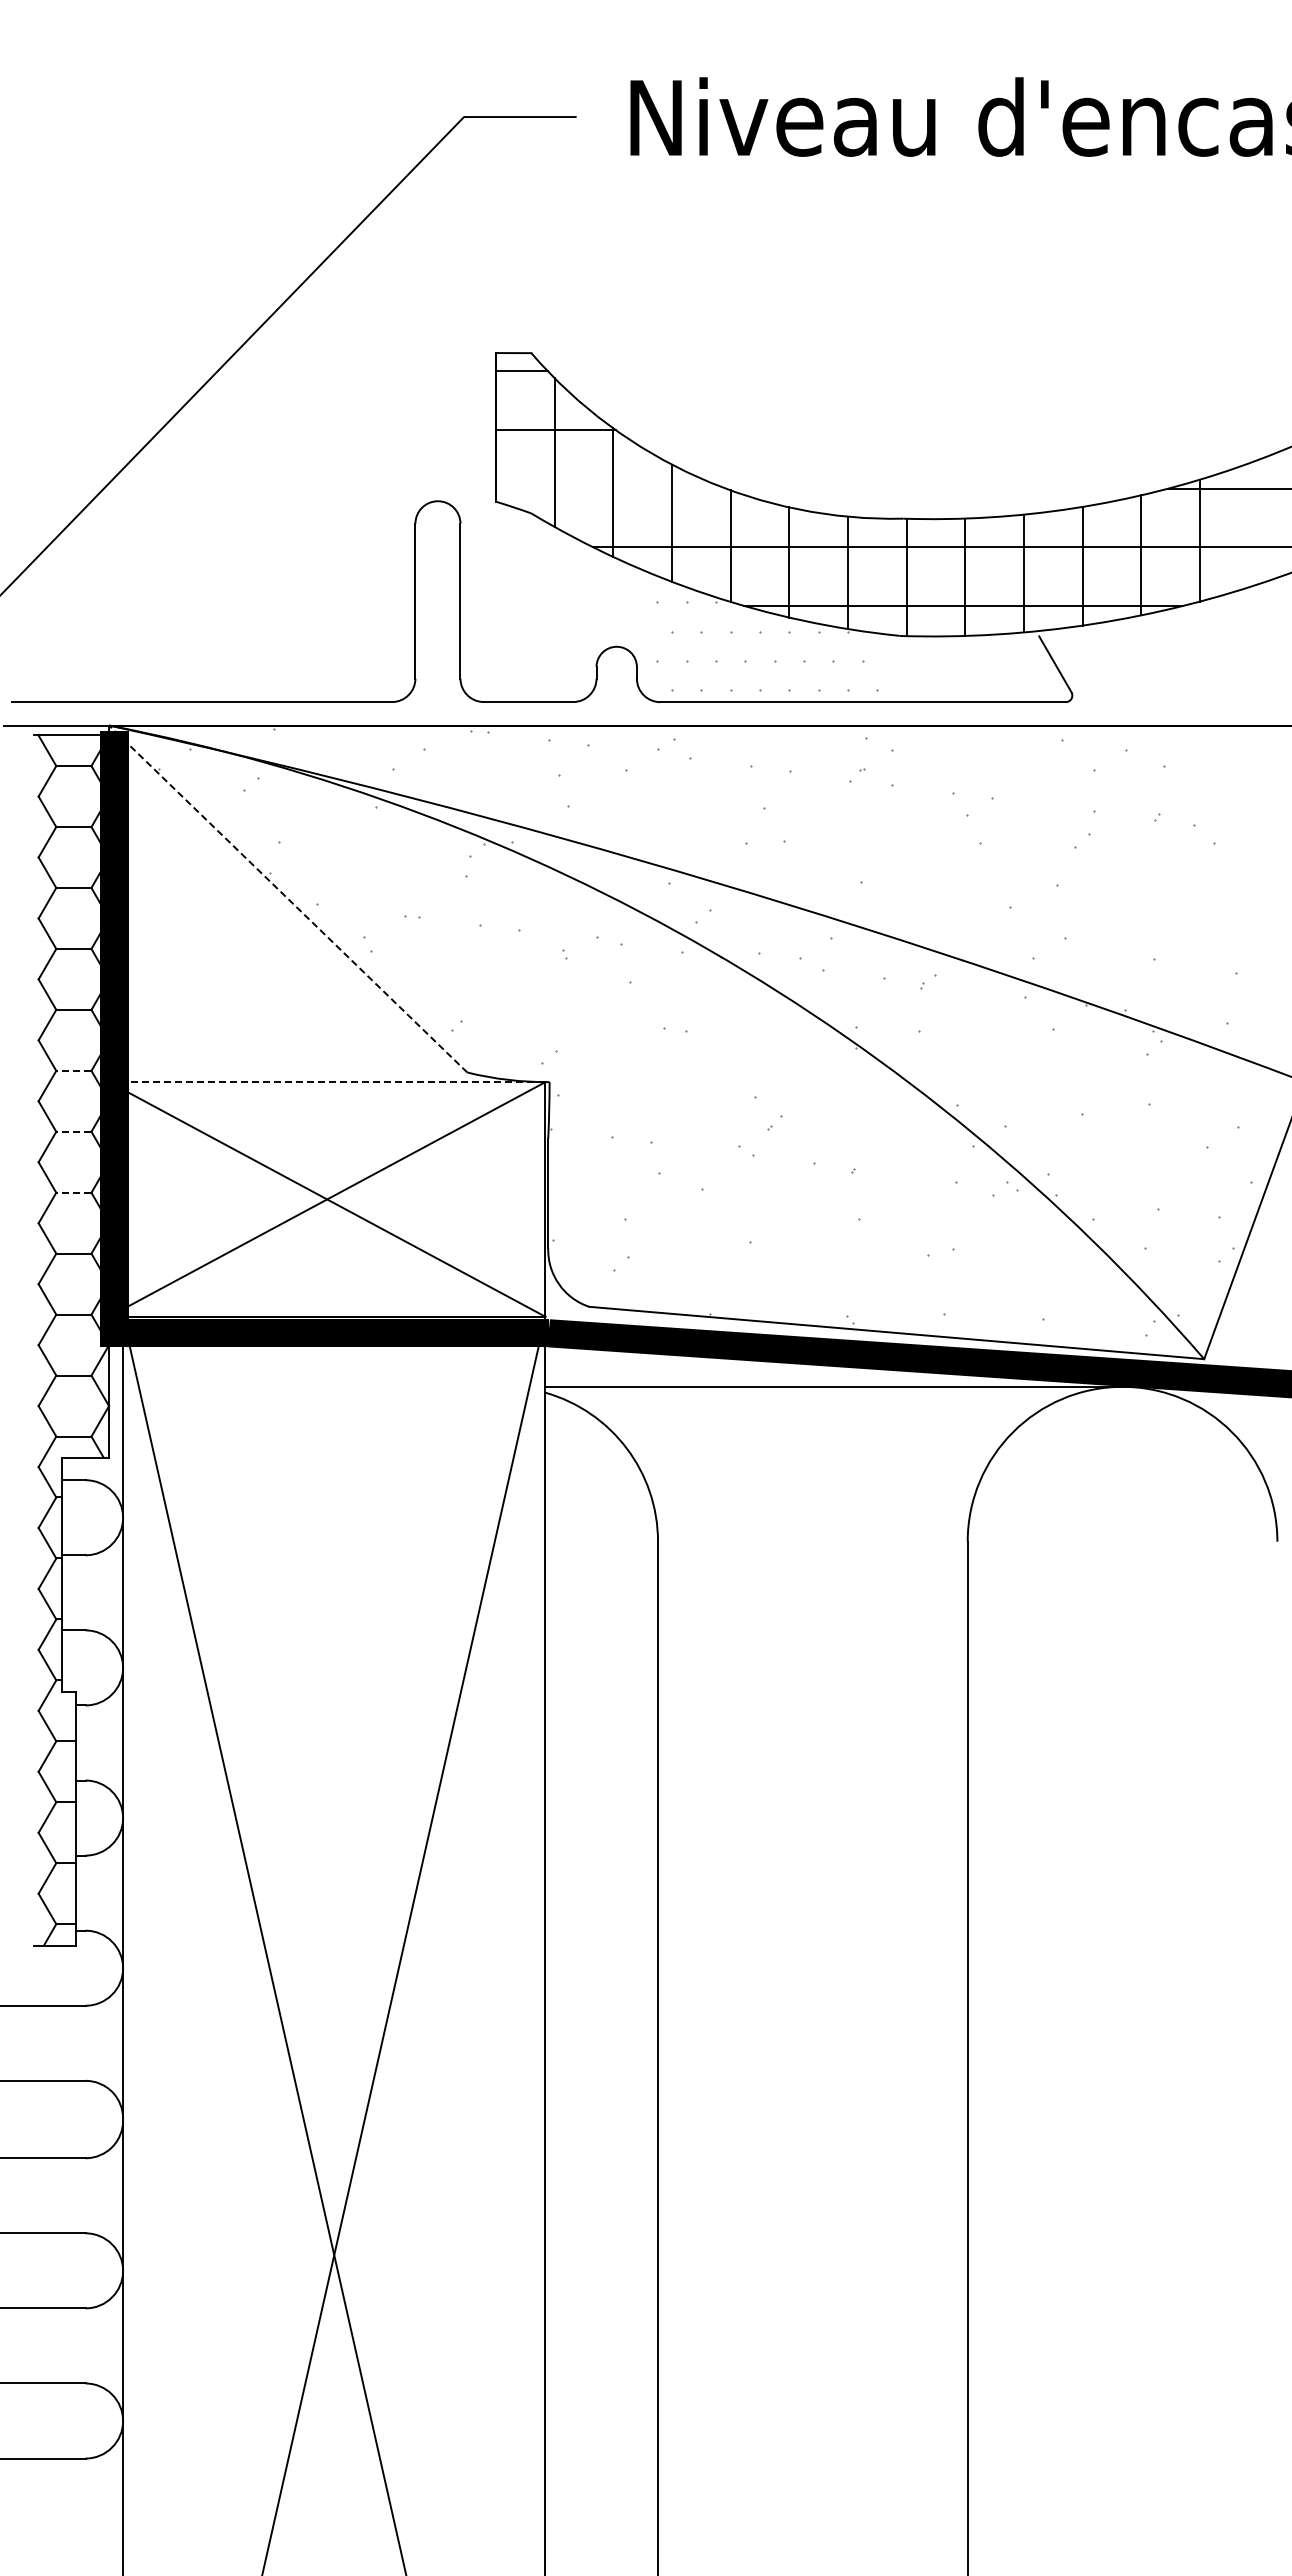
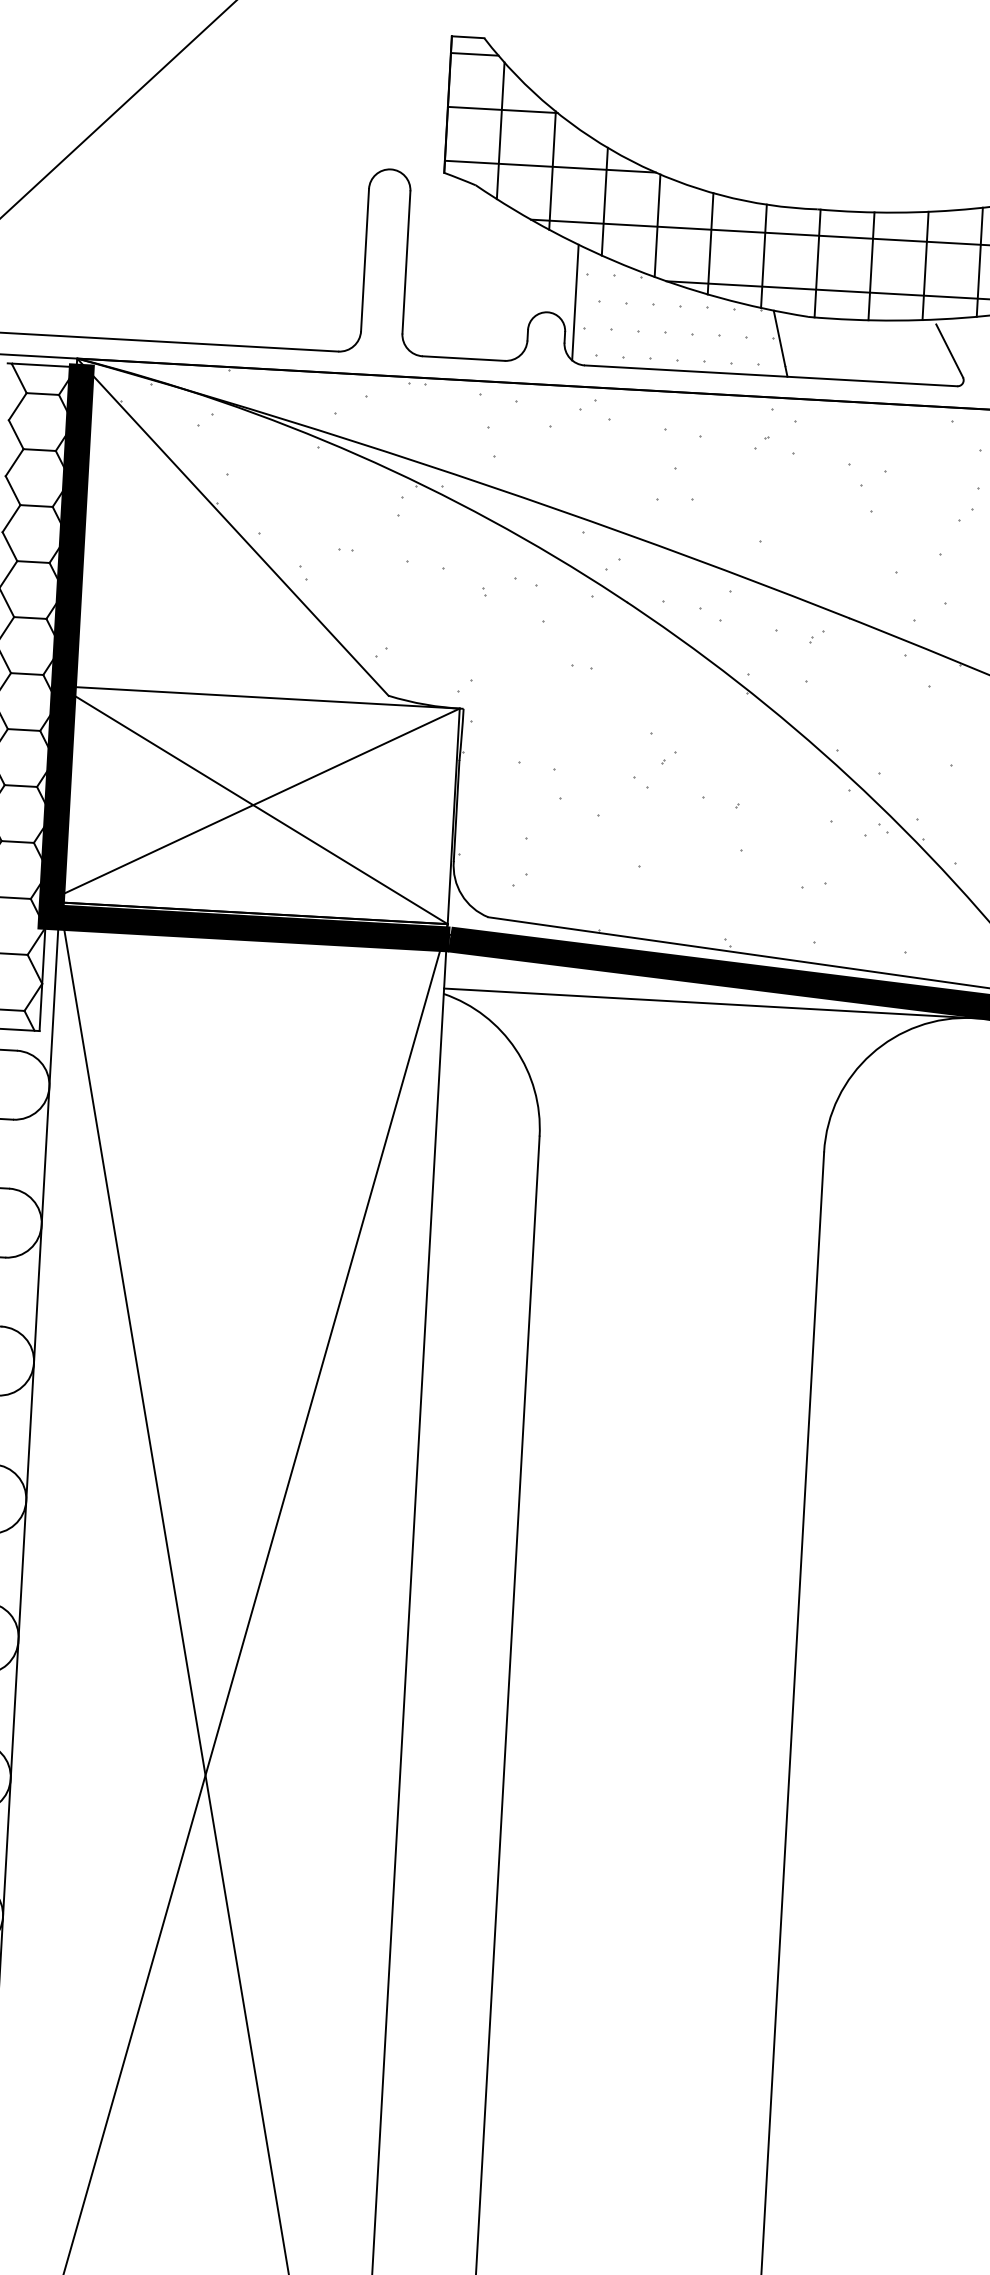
line: (610, 488) -> (550, 166), added
line: (646, 634) -> (575, 302), added
line: (871, 666) -> (780, 343), added
line: (287, 898) -> (232, 526), dashed -> solid
line: (73, 1070) -> (26, 673), dashed -> solid
line: (327, 1082) -> (259, 697), dashed -> solid
line: (73, 1131) -> (23, 729), dashed -> solid
line: (73, 1192) -> (20, 785), dashed -> solid

